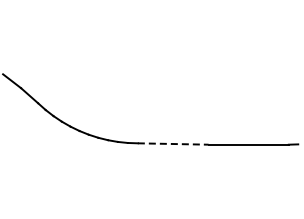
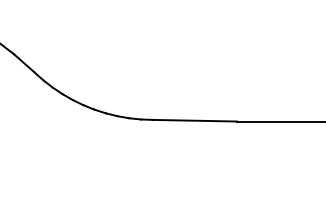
line: (173, 144) -> (195, 121), dashed -> solid

